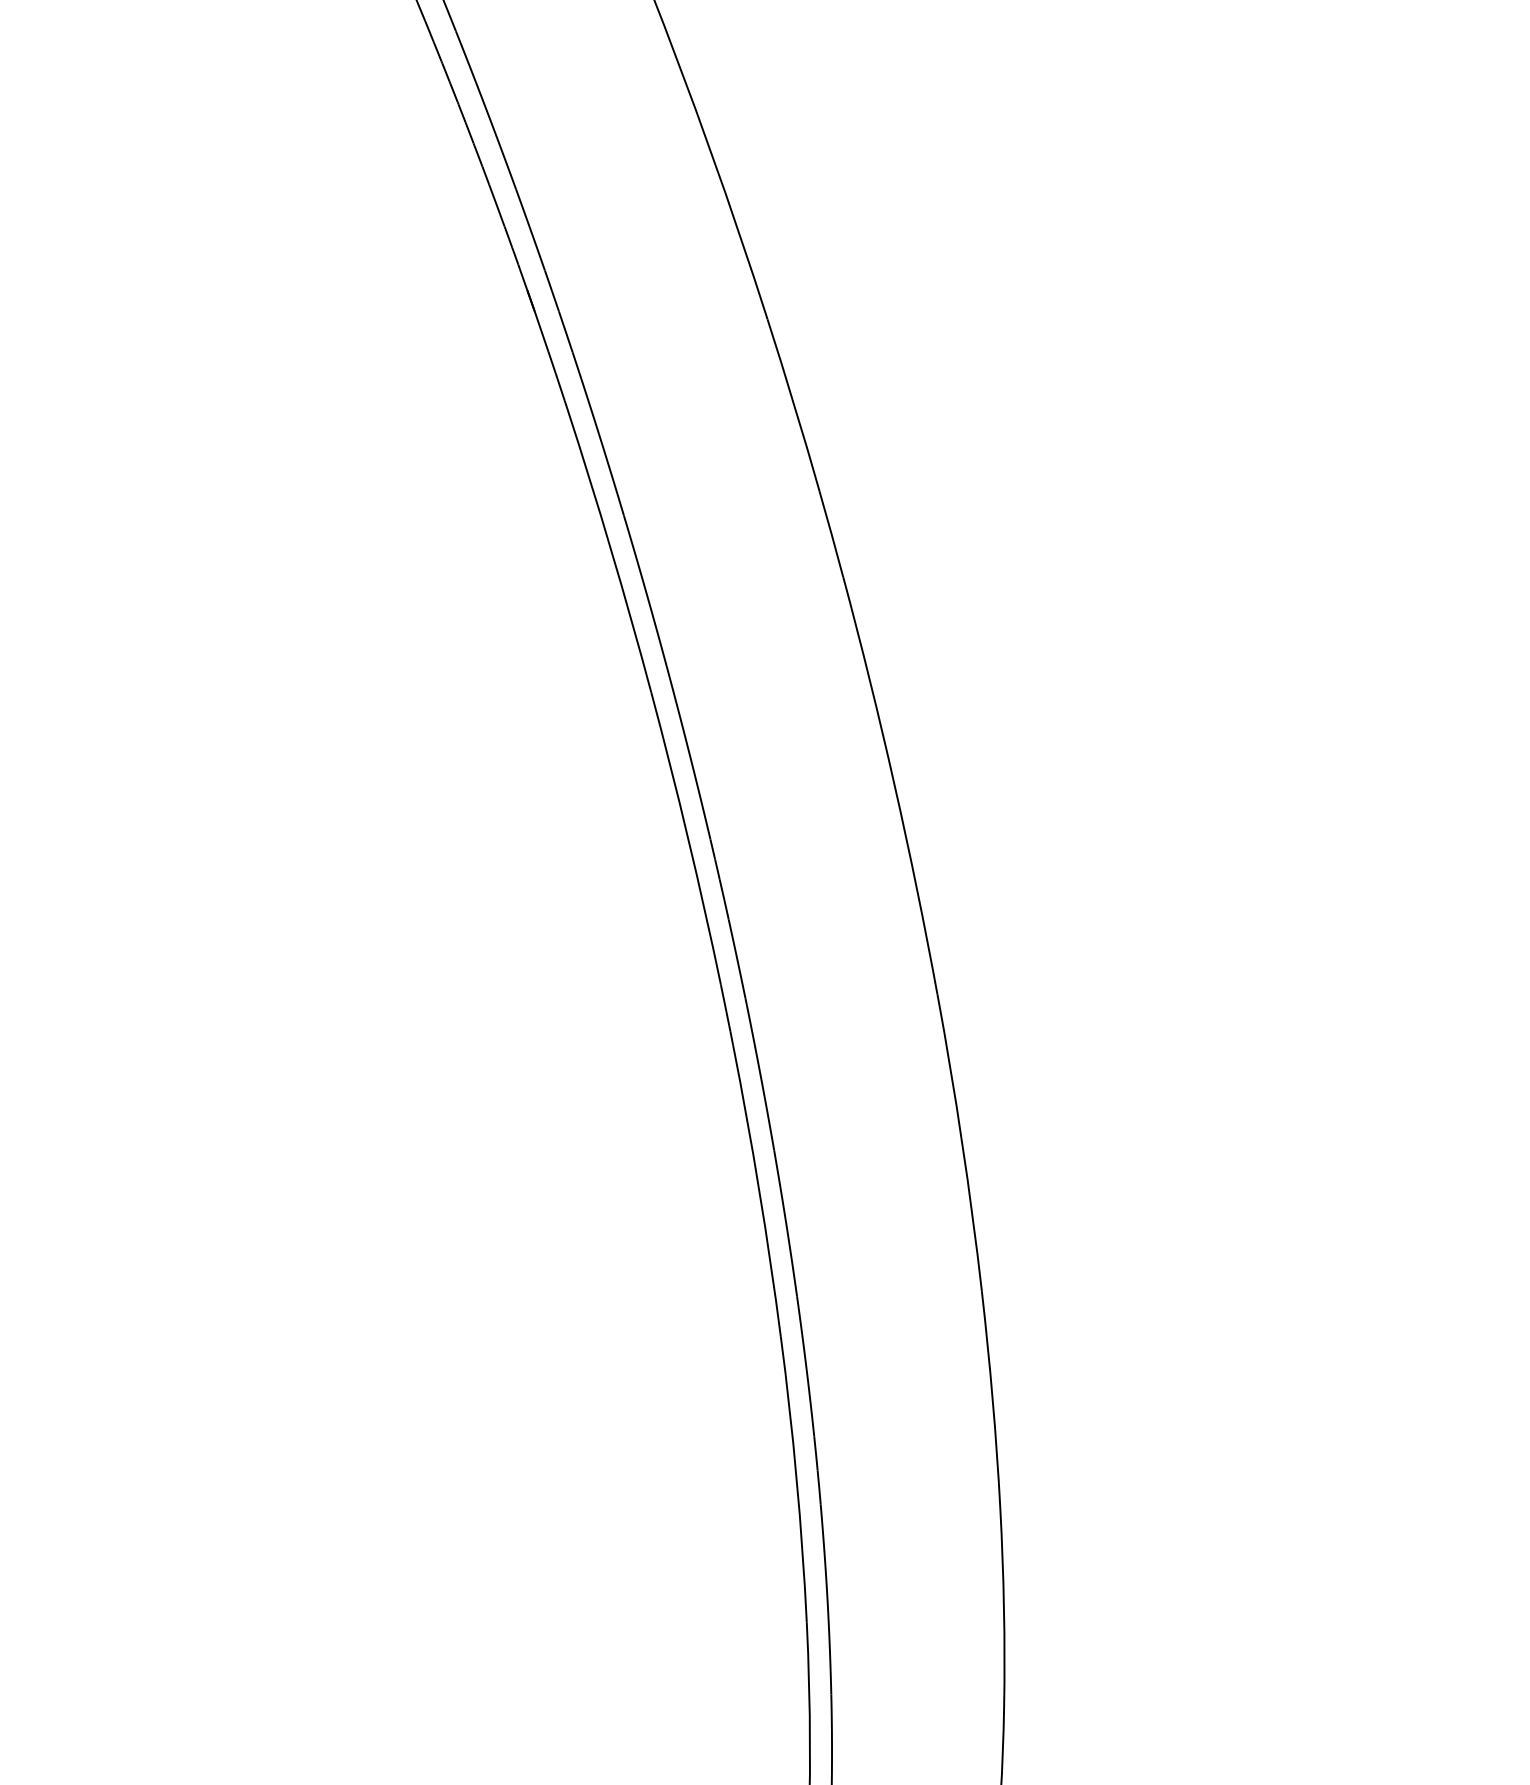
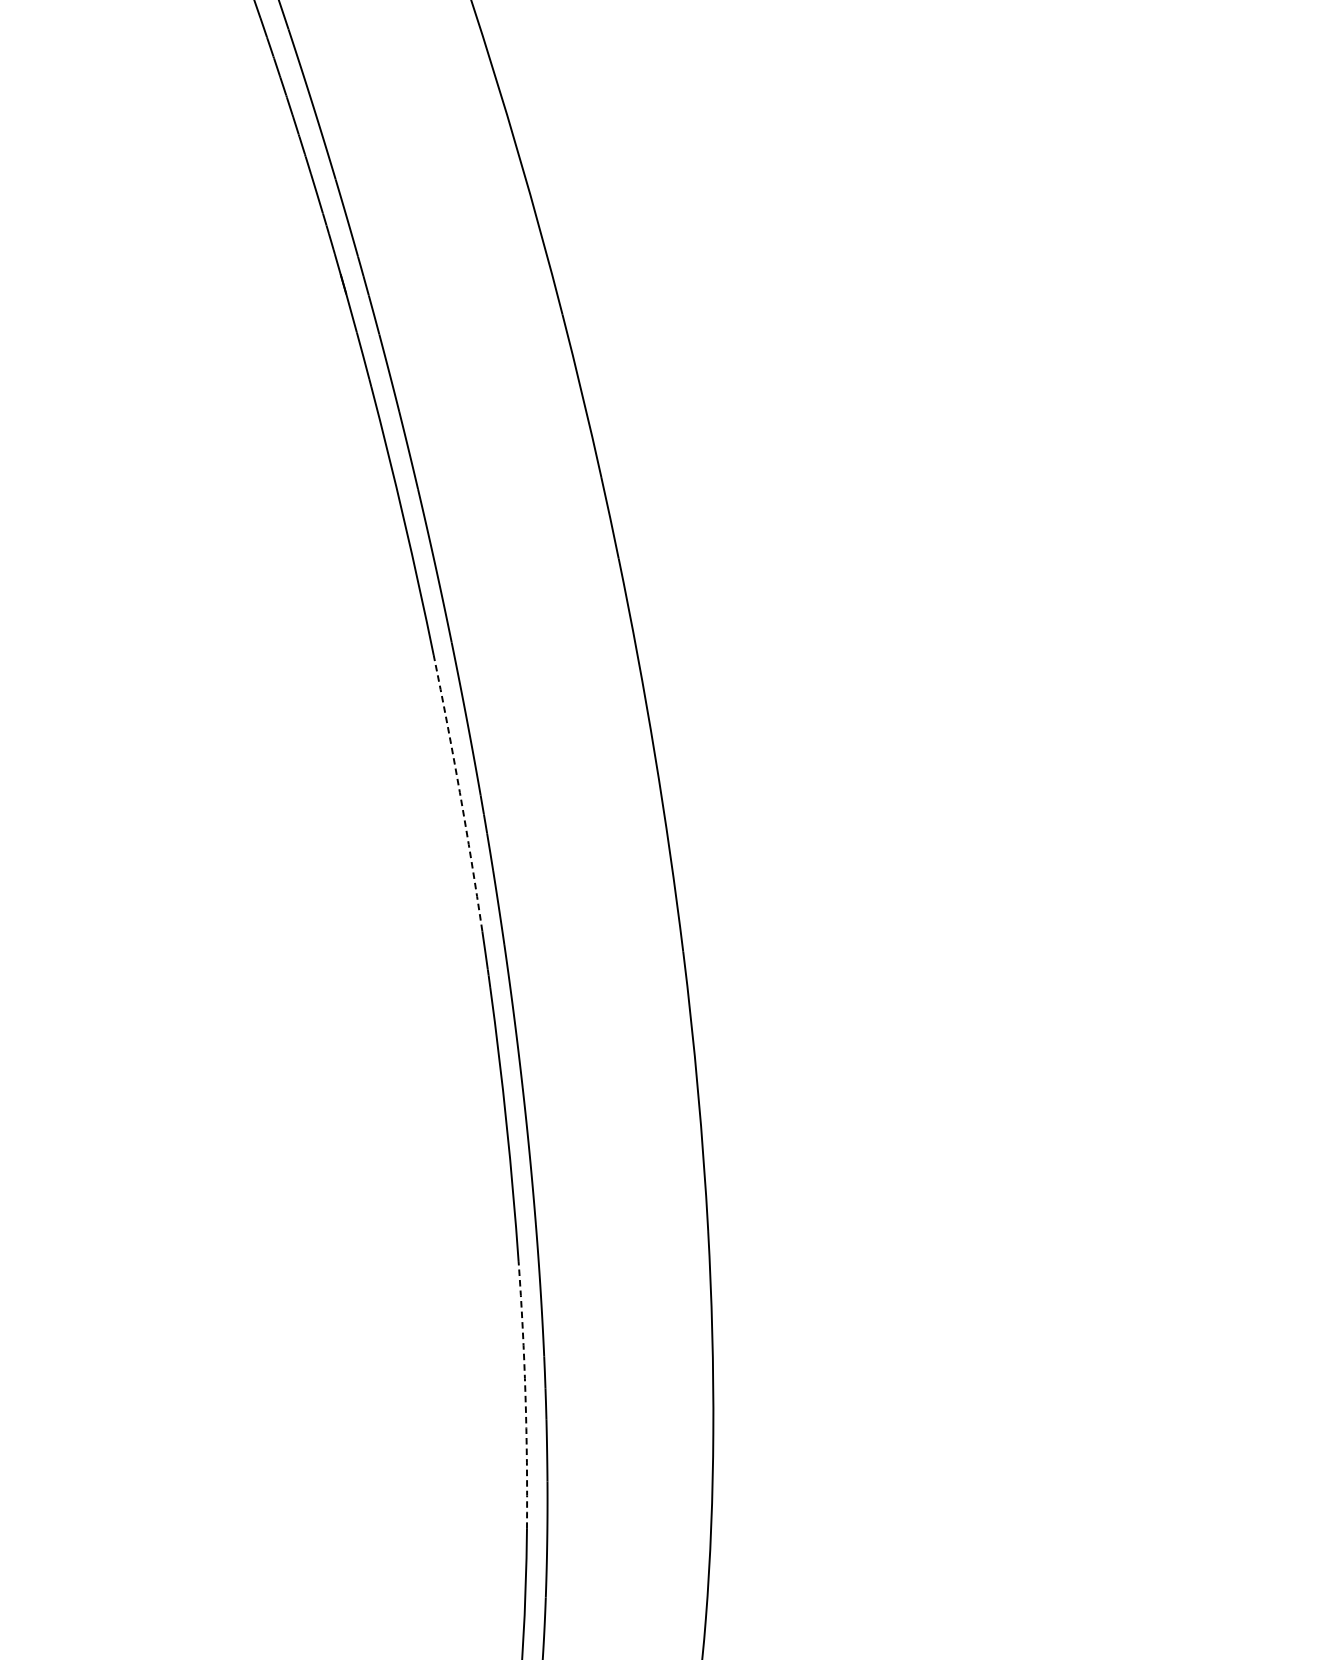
arc: (688, 838) -> (460, 793), solid -> dashed
arc: (796, 1479) -> (525, 1395), solid -> dashed

